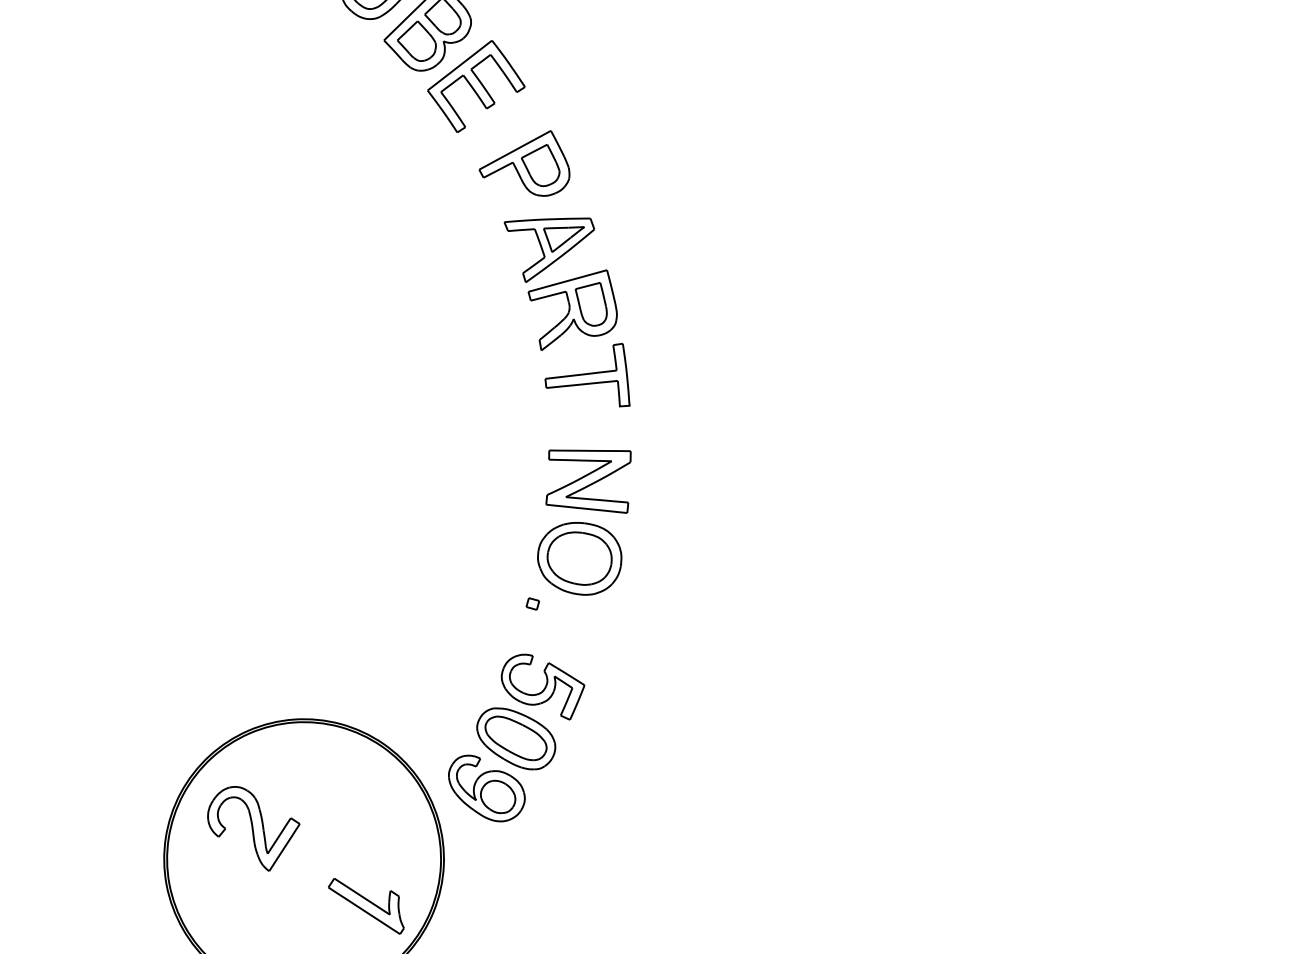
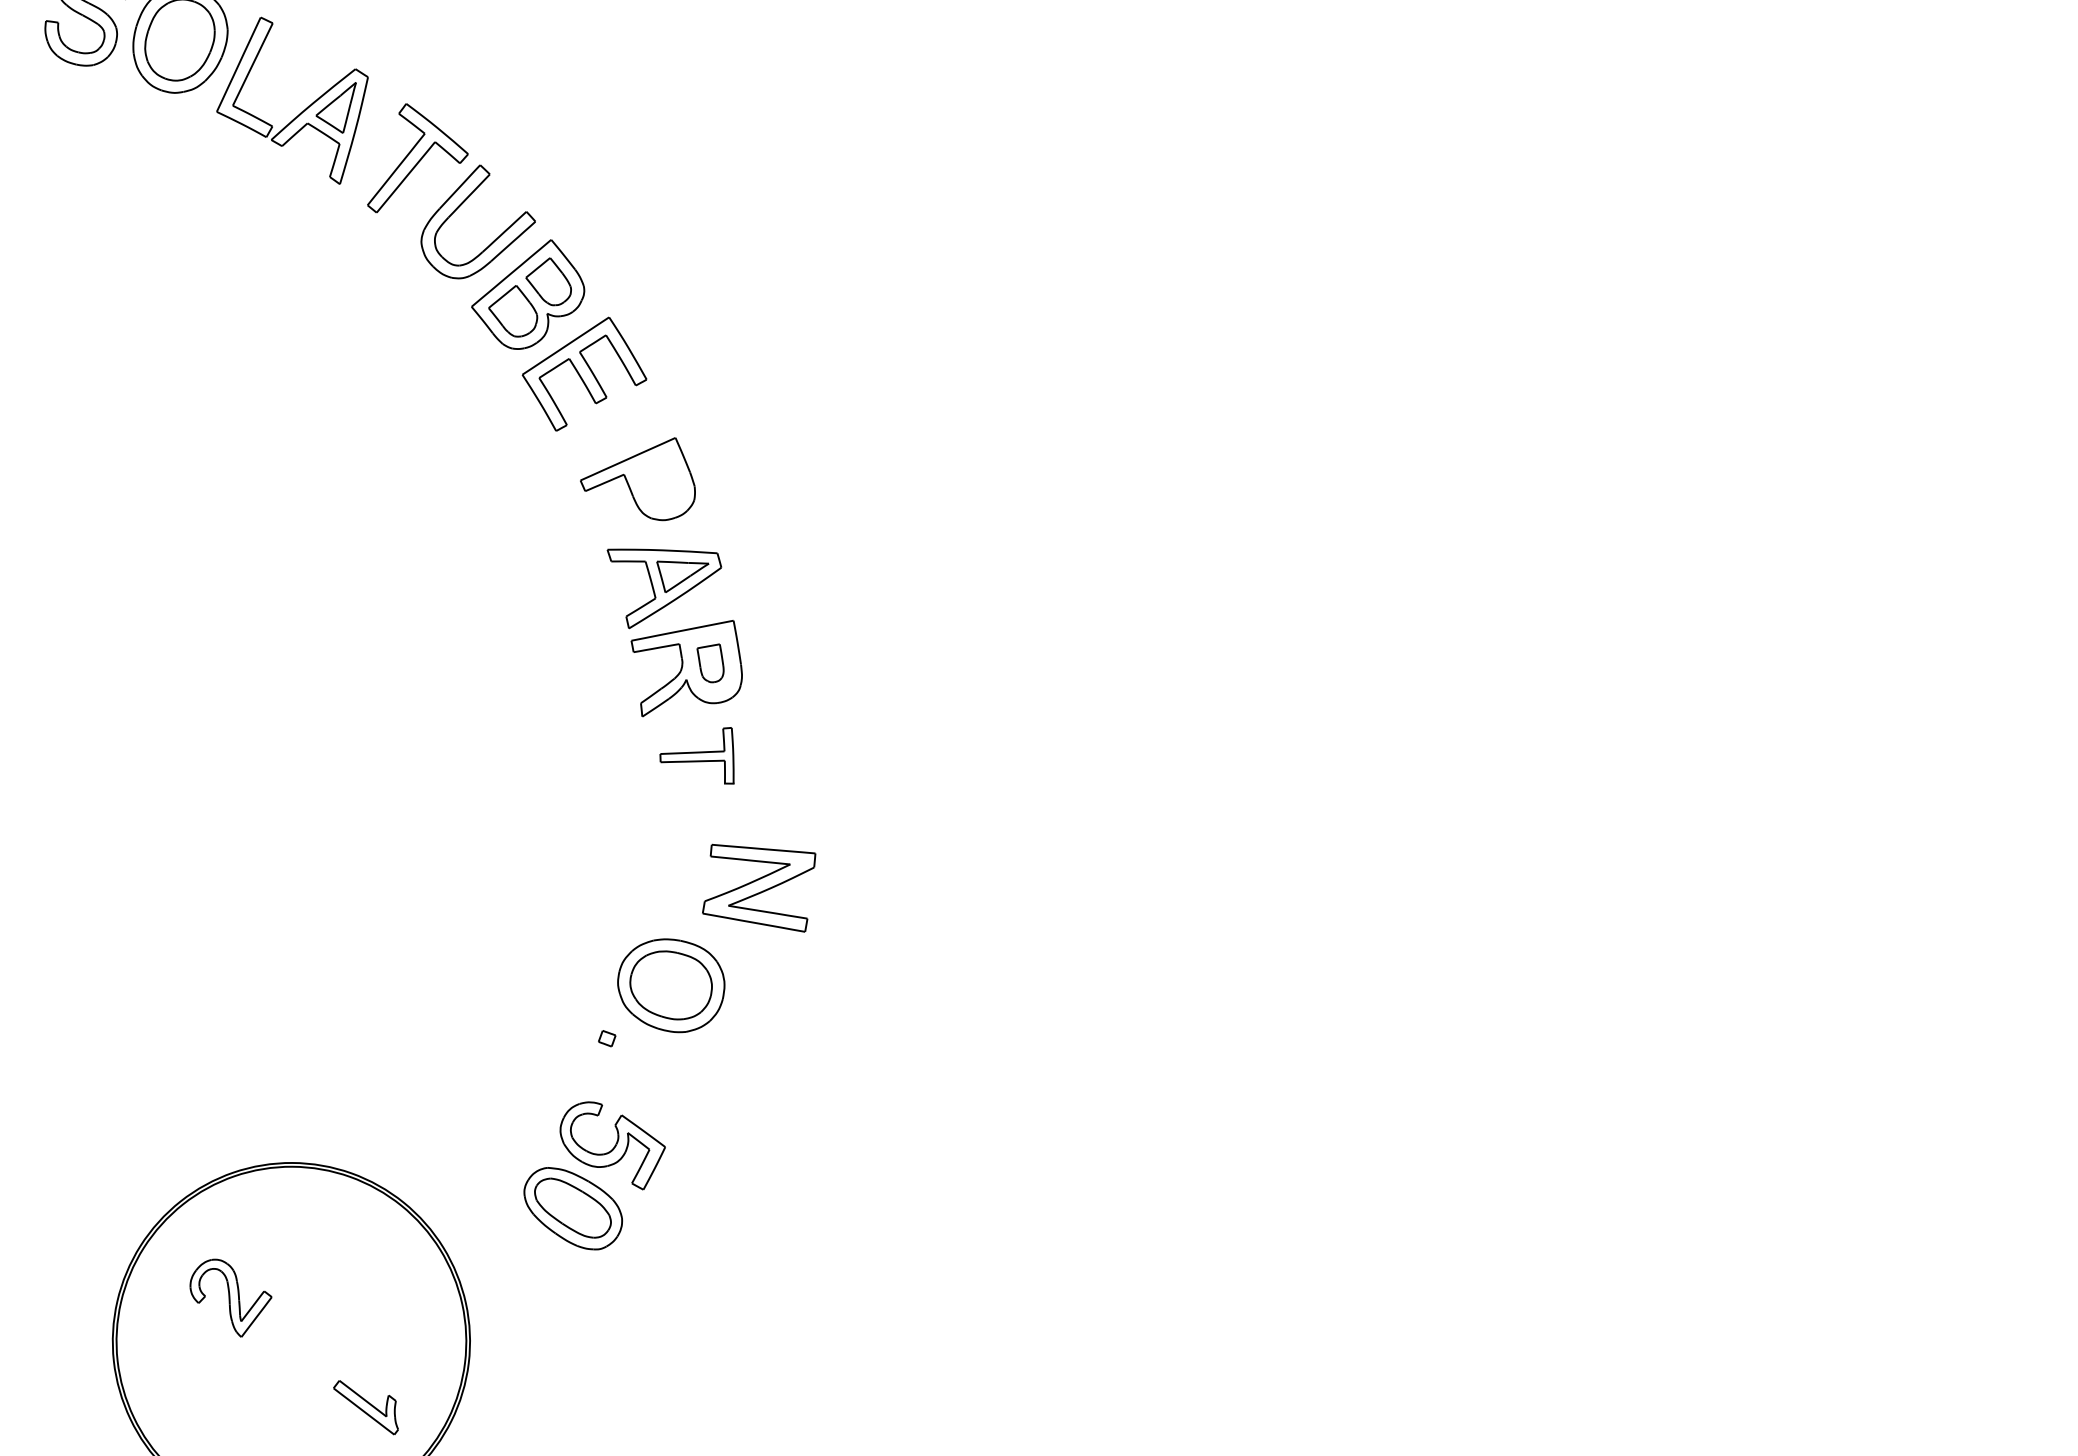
part: (540, 165) -> (658, 481), removed
part: (591, 304) -> (710, 663), size x0.7
part: (585, 377) -> (696, 755), size x0.7
part: (589, 481) -> (759, 887), moved
part: (486, 787) -> (530, 1268), removed
part: (253, 829) -> (230, 1298), size x0.7
part: (365, 906) -> (365, 1407), size x0.7

